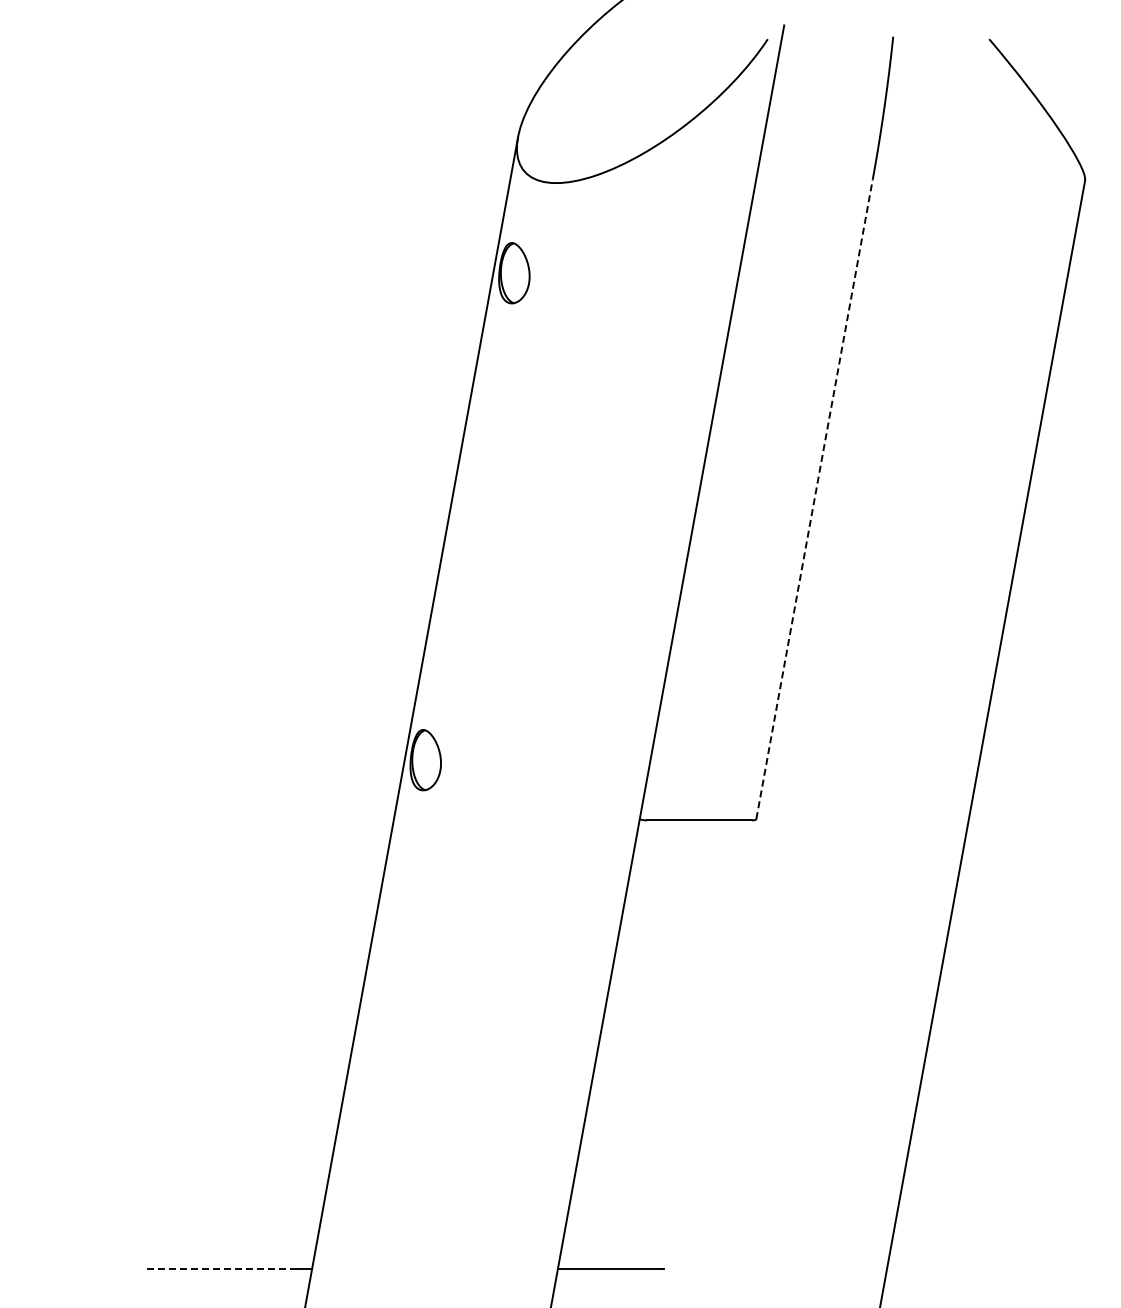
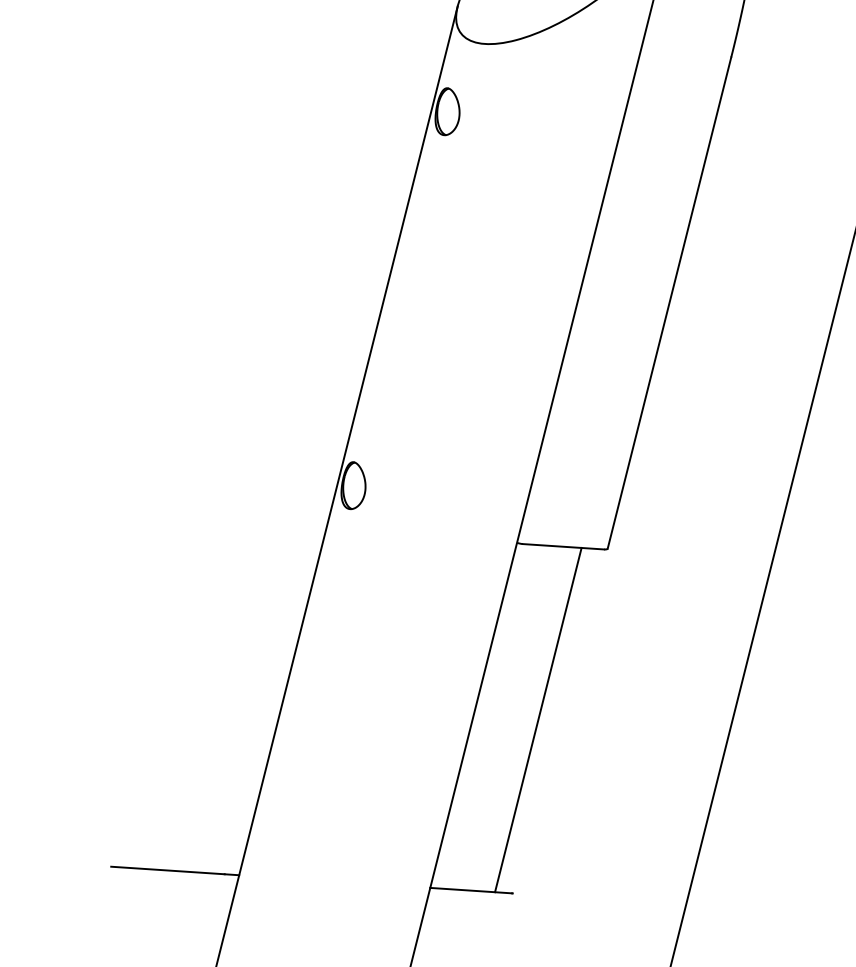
line: (814, 498) -> (669, 302), dashed -> solid
line: (681, 1044) -> (537, 719), added
line: (220, 1268) -> (167, 870), dashed -> solid

